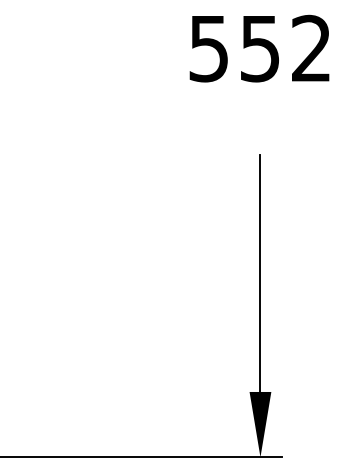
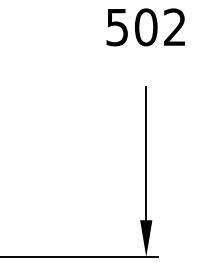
text: (259, 48) -> (145, 27), 552 -> 502

